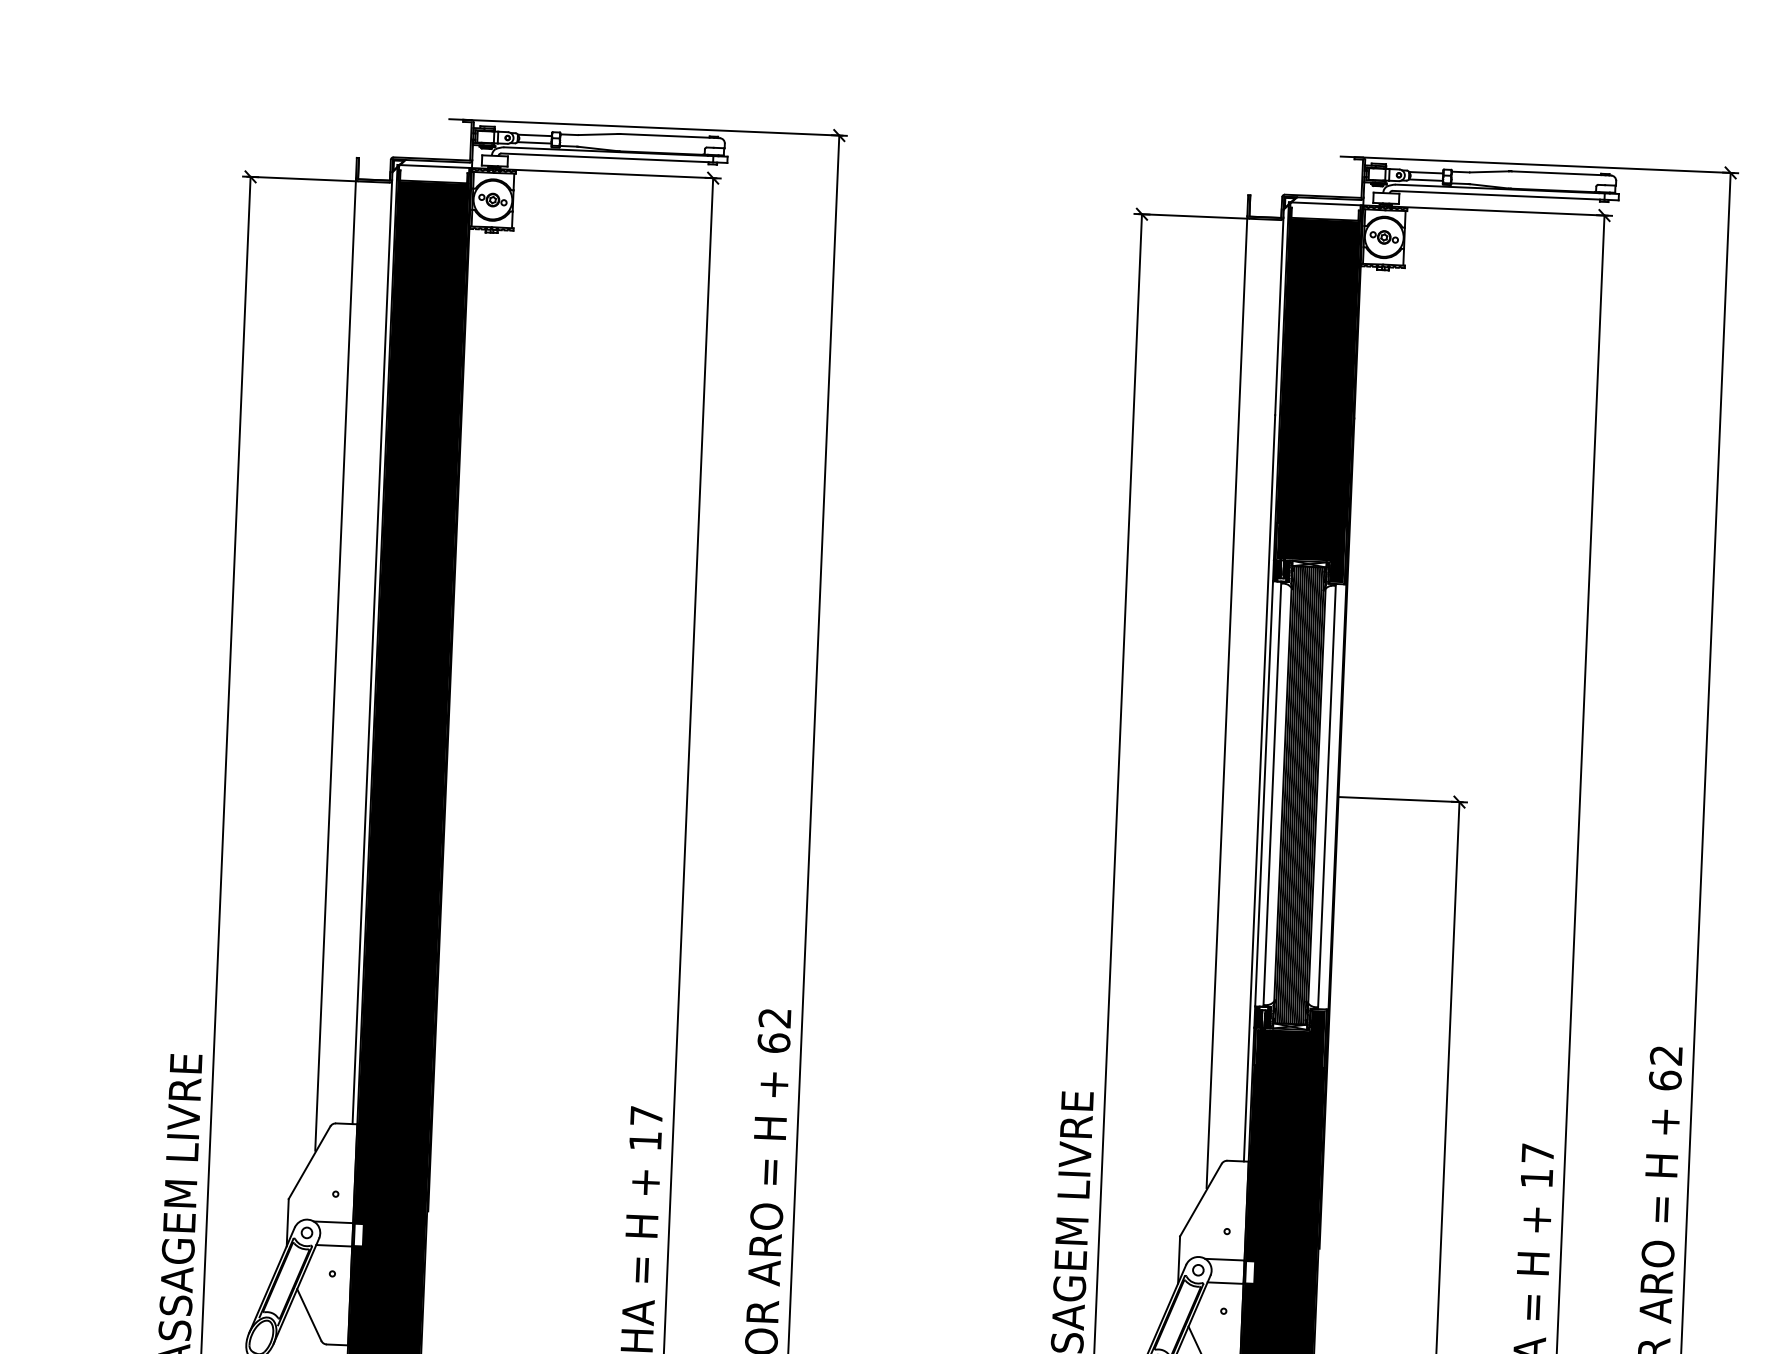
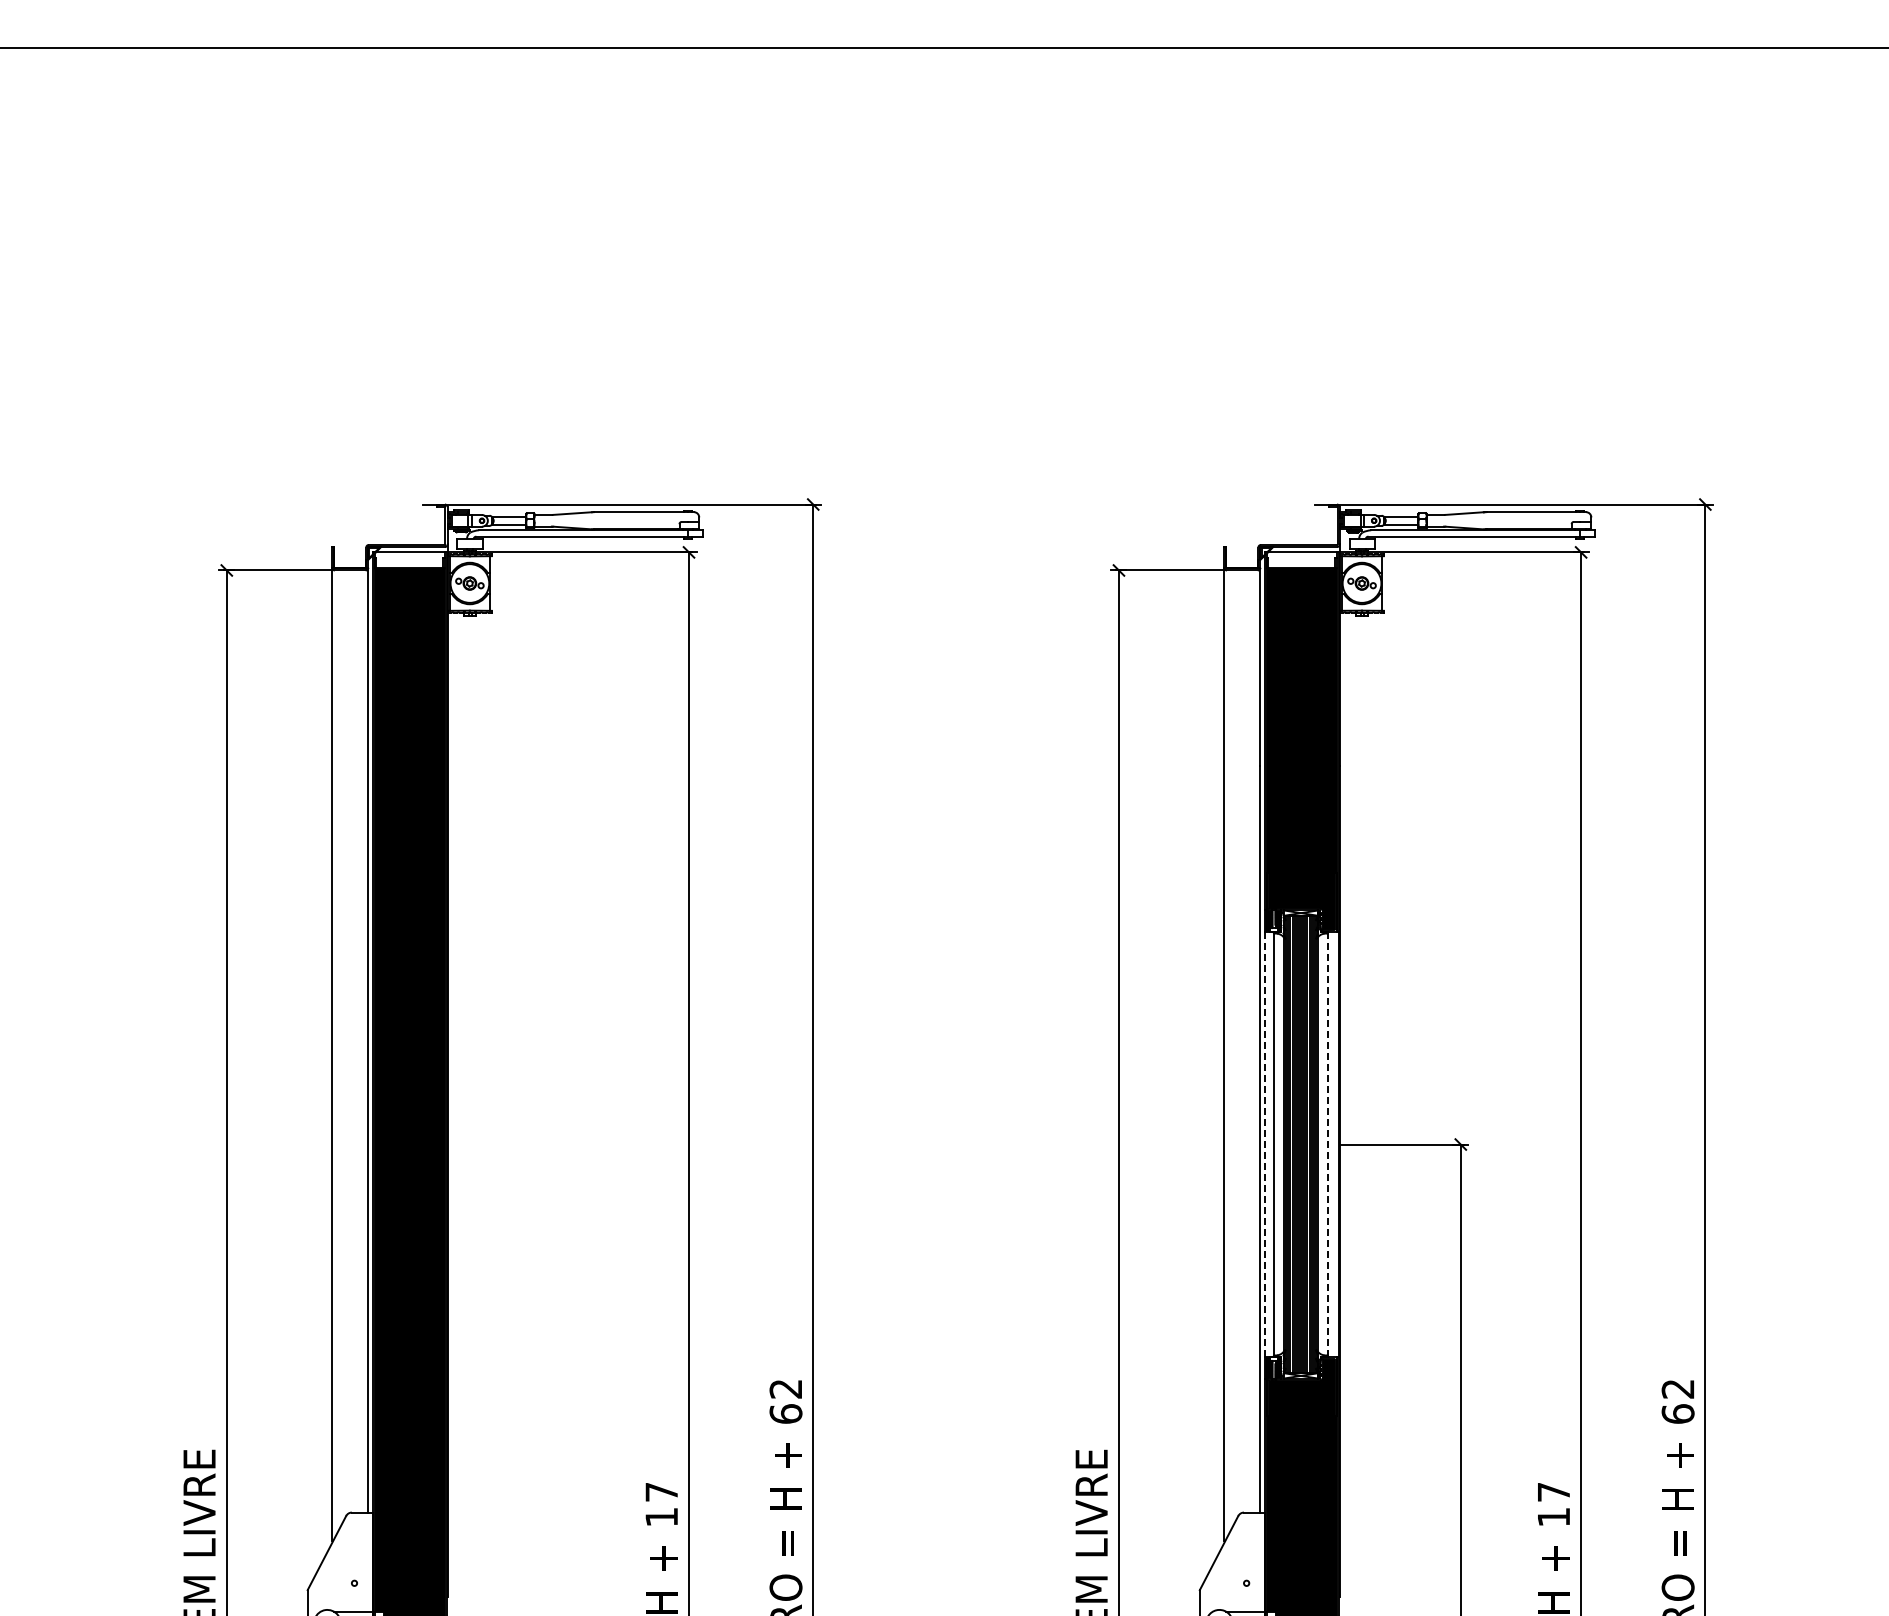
line: (1264, 793) -> (1265, 1144), solid -> dashed
line: (1327, 796) -> (1328, 1144), solid -> dashed

